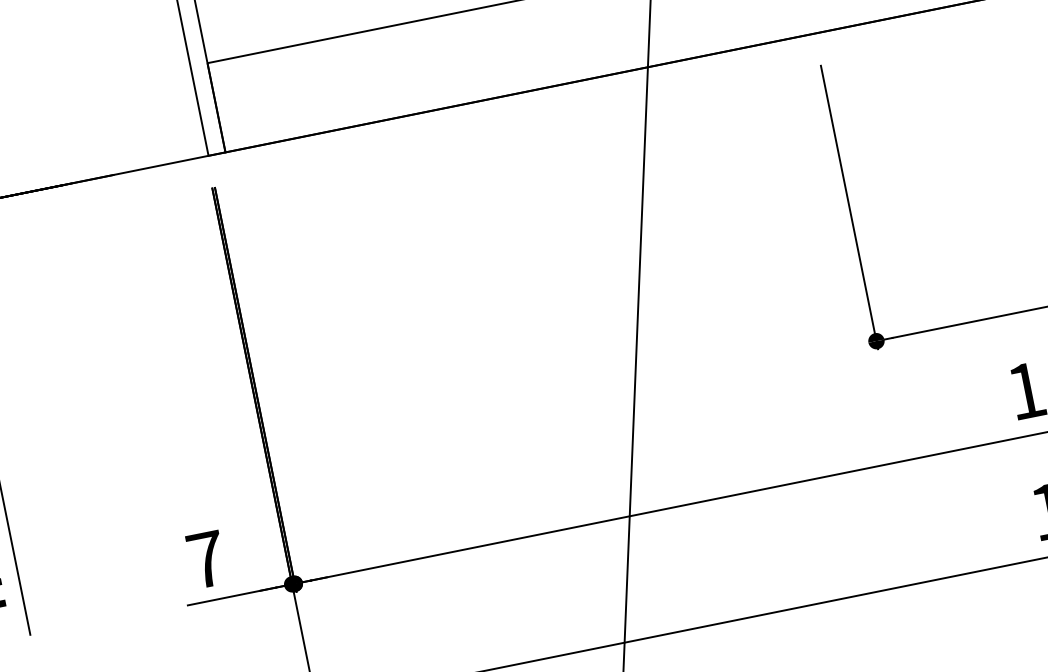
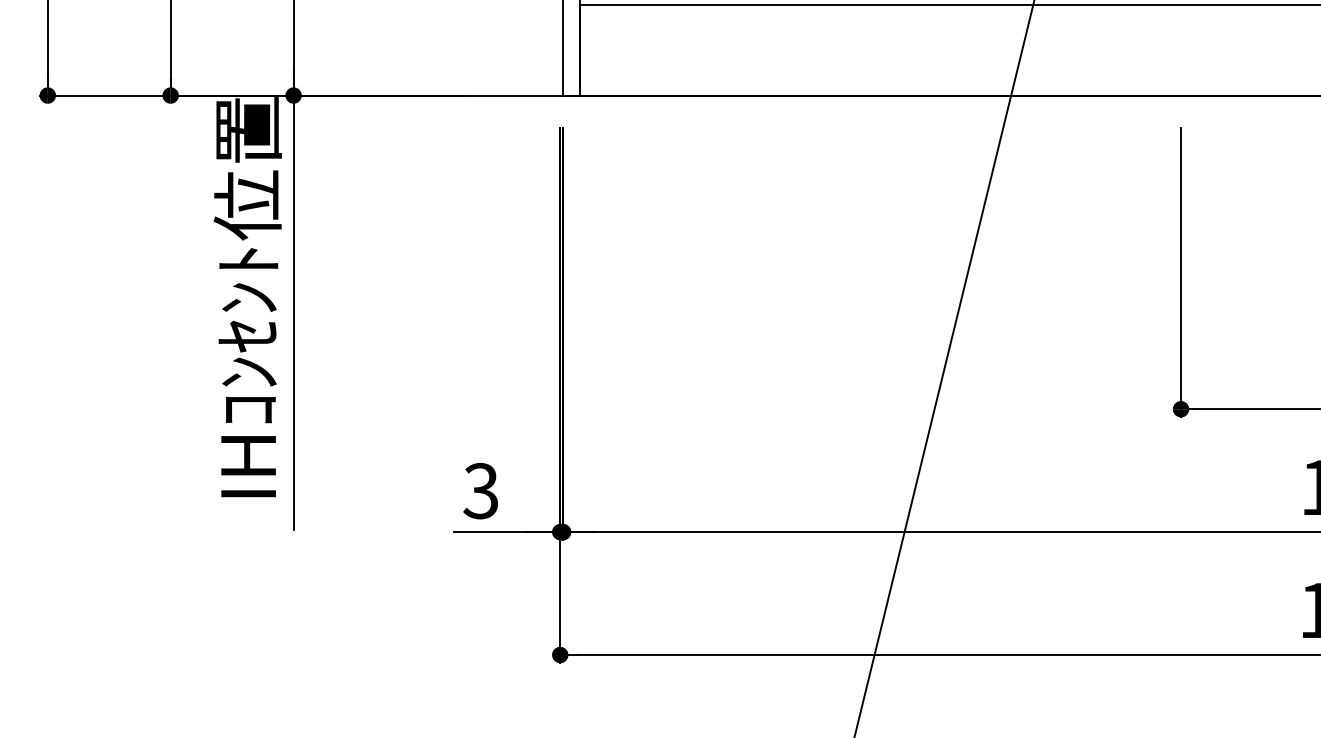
text: (205, 560) -> (480, 491), 7 -> 3

